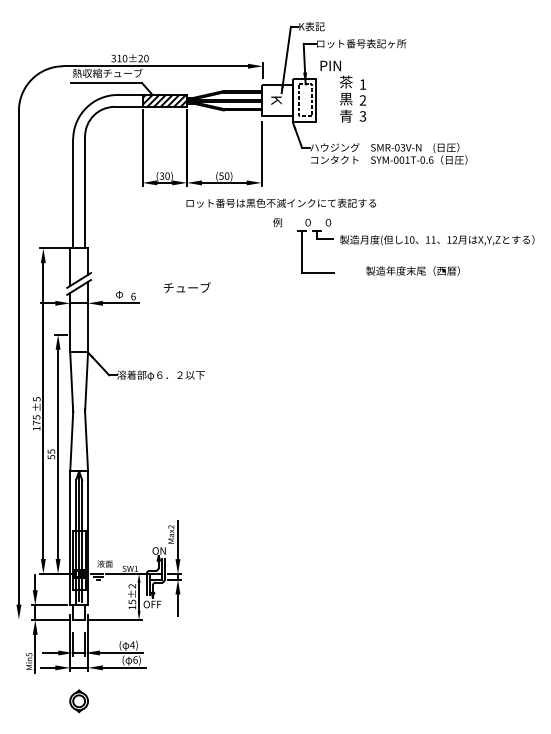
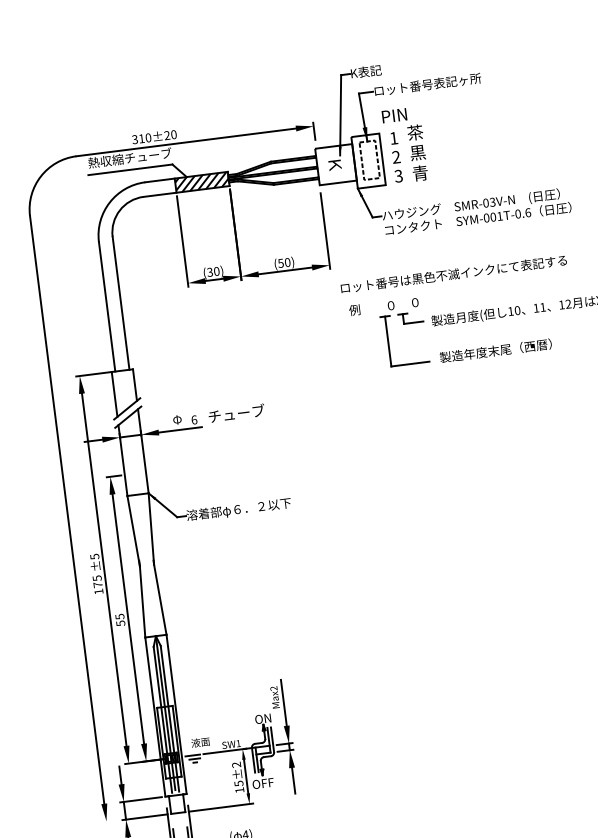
text: (362, 100) -> (395, 157), moved
text: (281, 202) -> (453, 273), moved
text: (412, 270) -> (495, 350), moved
text: (186, 287) -> (235, 413), moved

